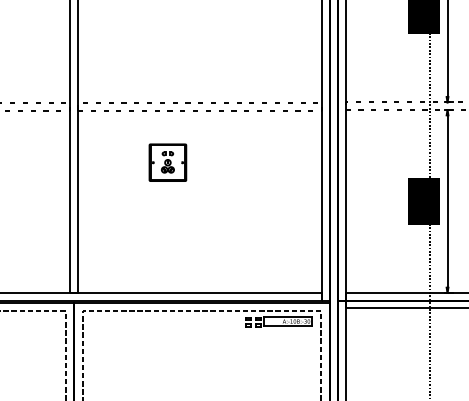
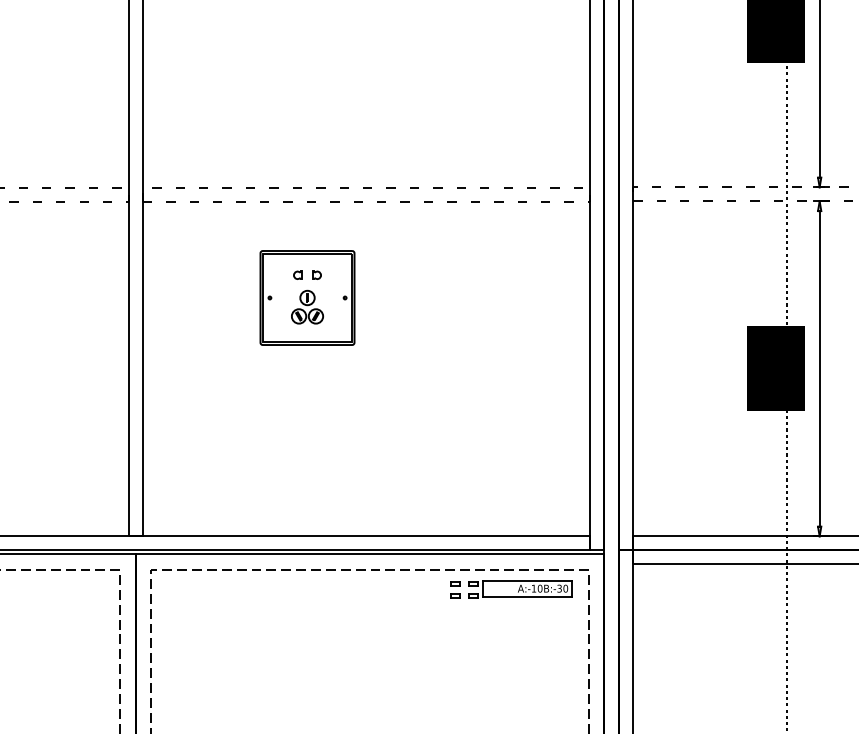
part: (167, 162) -> (306, 297), size x1.4

